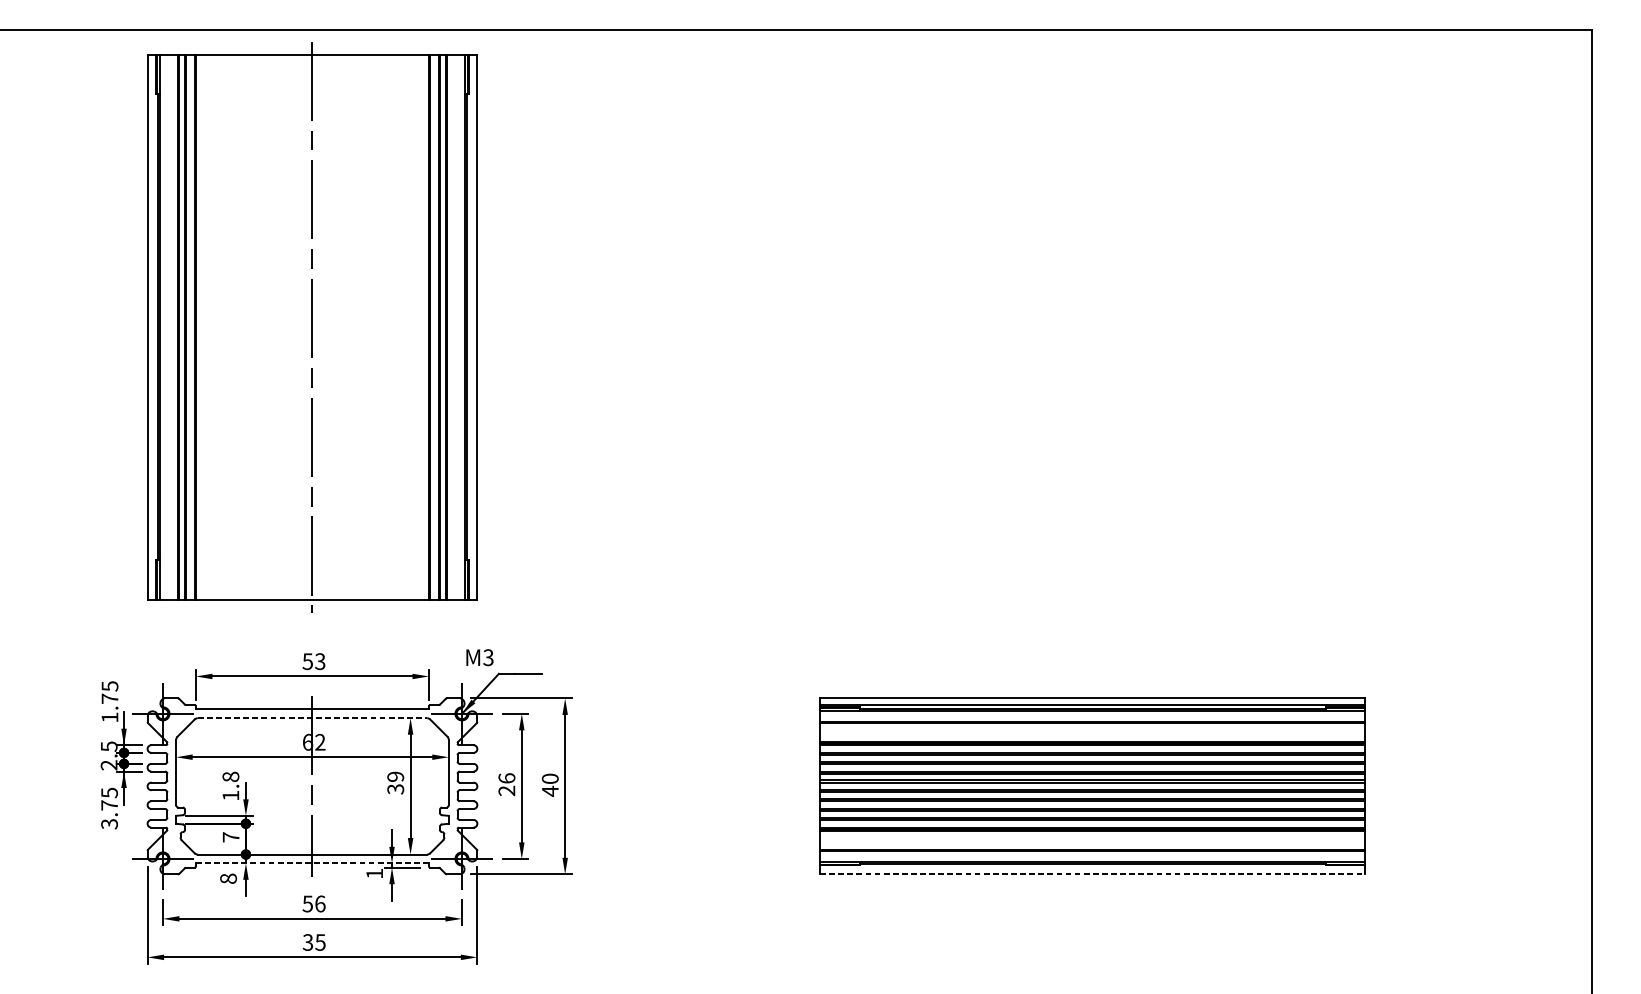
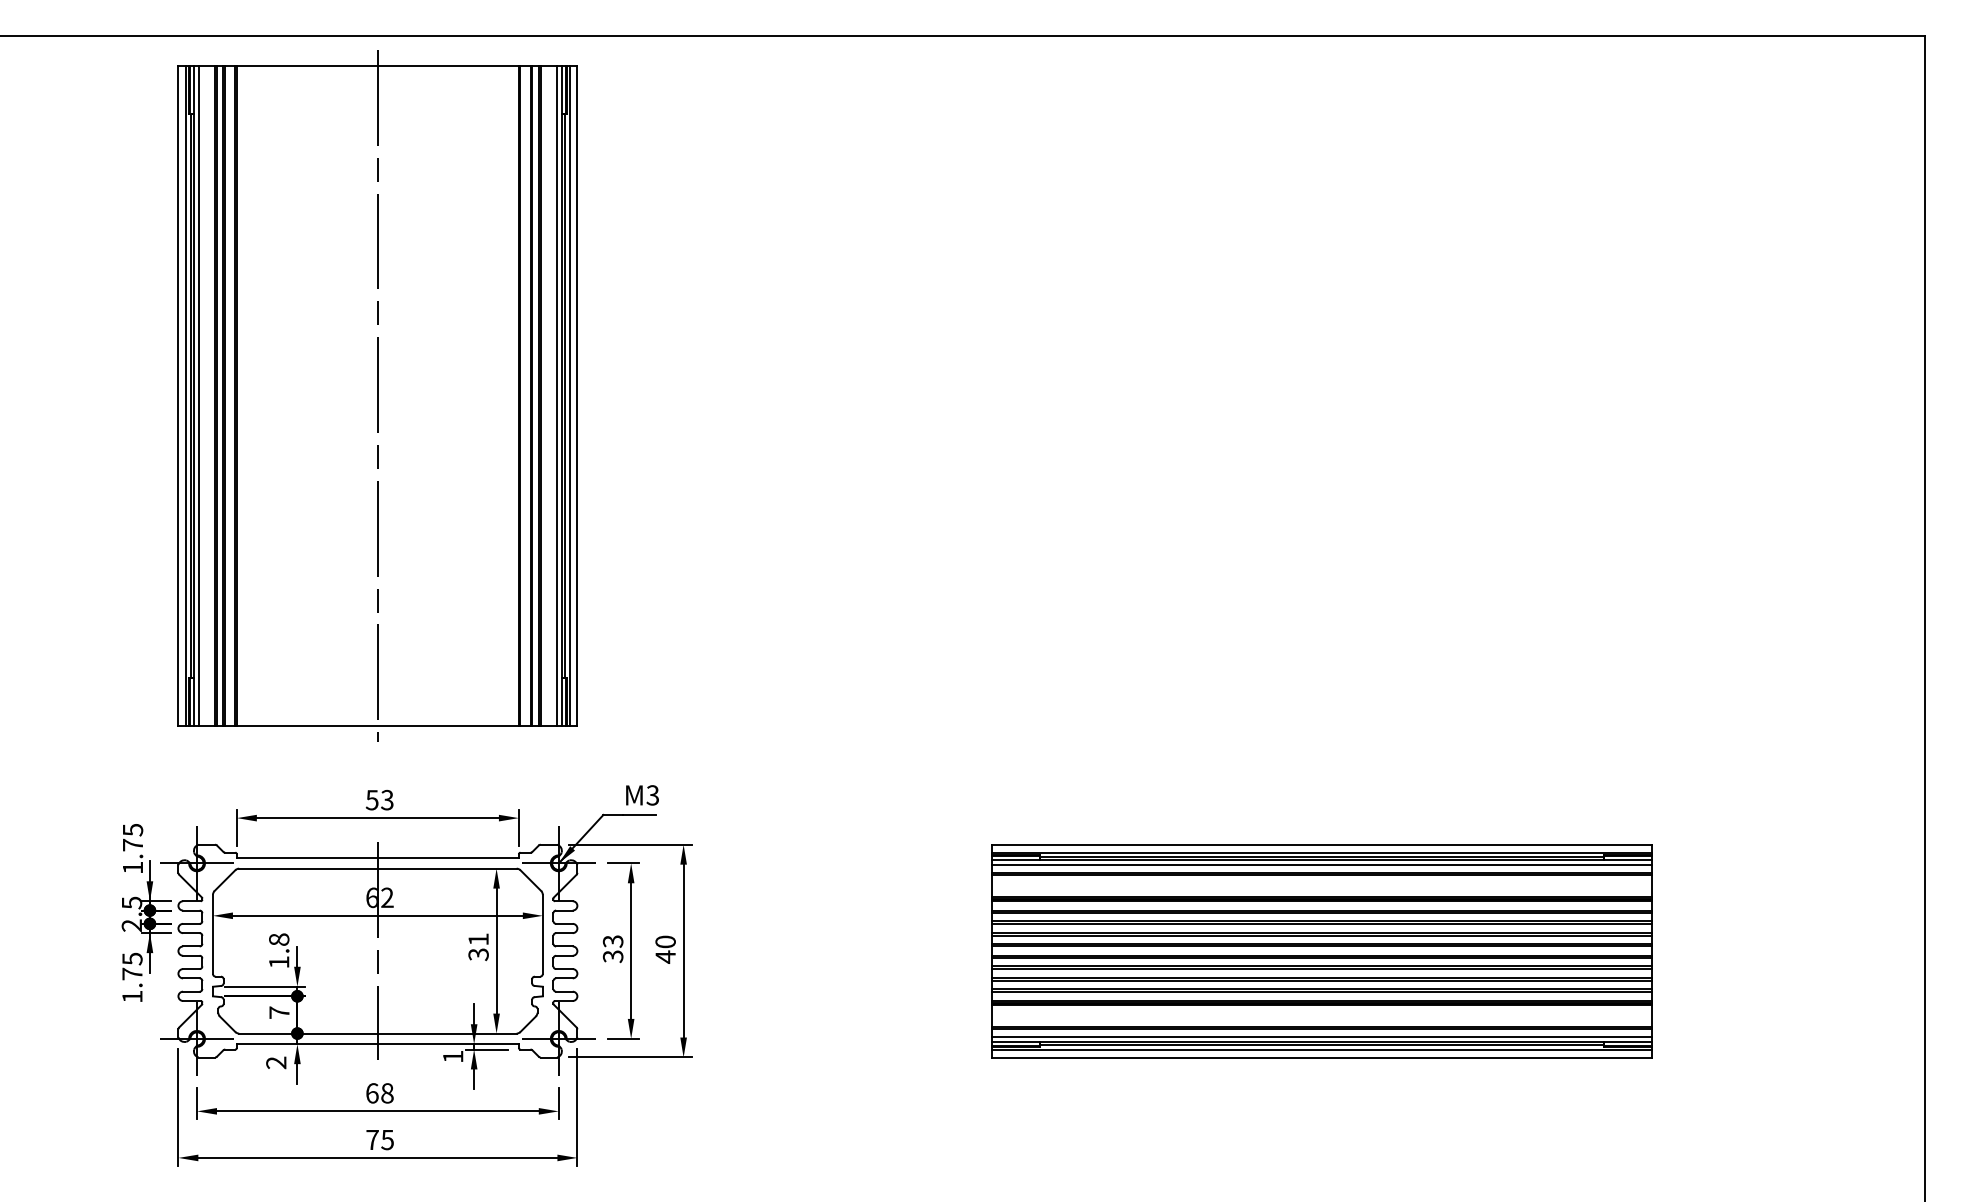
line: (154, 327) -> (186, 395), added
line: (164, 327) -> (198, 395), added
line: (460, 327) -> (557, 395), added
line: (470, 327) -> (569, 395), added
text: (479, 657) -> (642, 795), moved
line: (1092, 715) -> (1321, 865), added
line: (312, 718) -> (377, 868), dashed -> solid
text: (395, 776) -> (478, 939), 39 -> 31
text: (506, 785) -> (612, 949), 26 -> 33
text: (109, 823) -> (132, 996), 3.75 -> 1.75
line: (1092, 857) -> (1321, 1037), added
line: (312, 863) -> (377, 1044), dashed -> solid
line: (1092, 867) -> (1321, 1049), added
line: (1092, 874) -> (1321, 1057), dashed -> solid
text: (228, 878) -> (276, 1062), 8 -> 2
text: (313, 904) -> (379, 1093), 56 -> 68
text: (308, 942) -> (372, 1139), 35 -> 75

